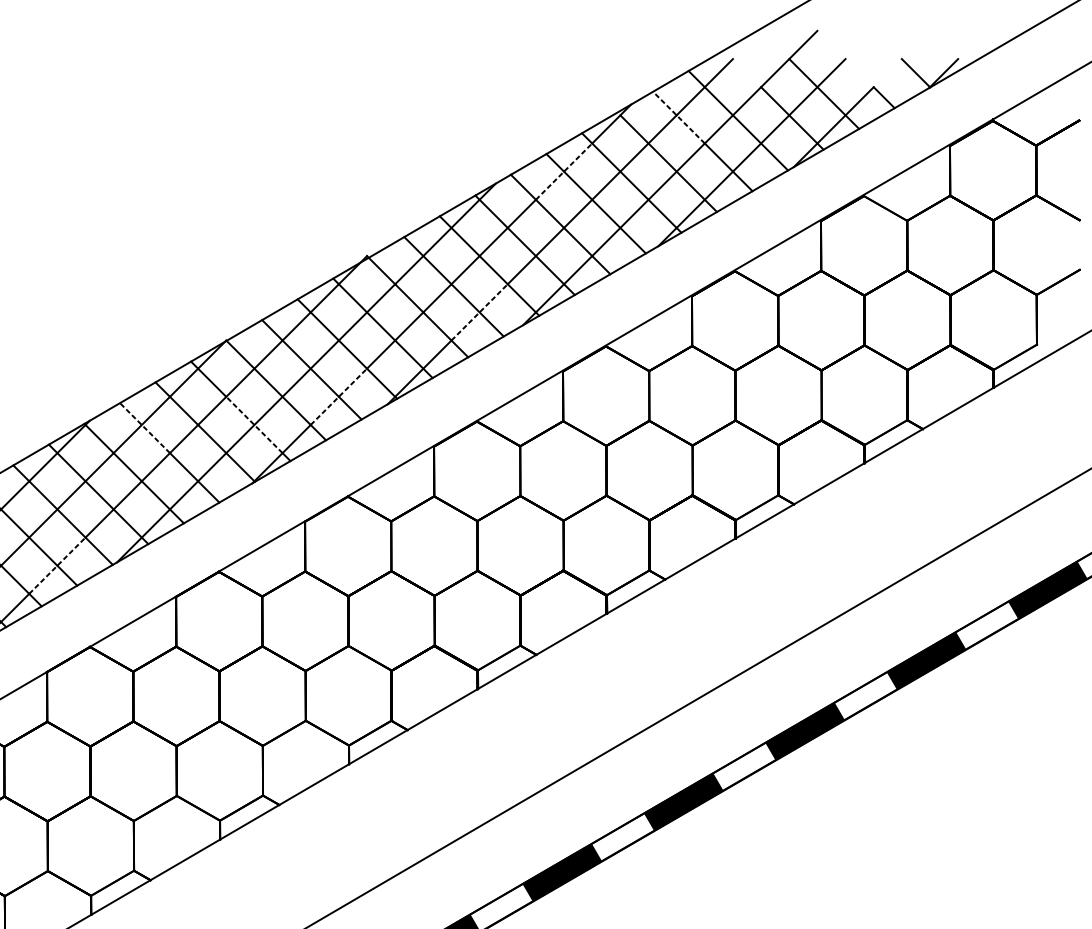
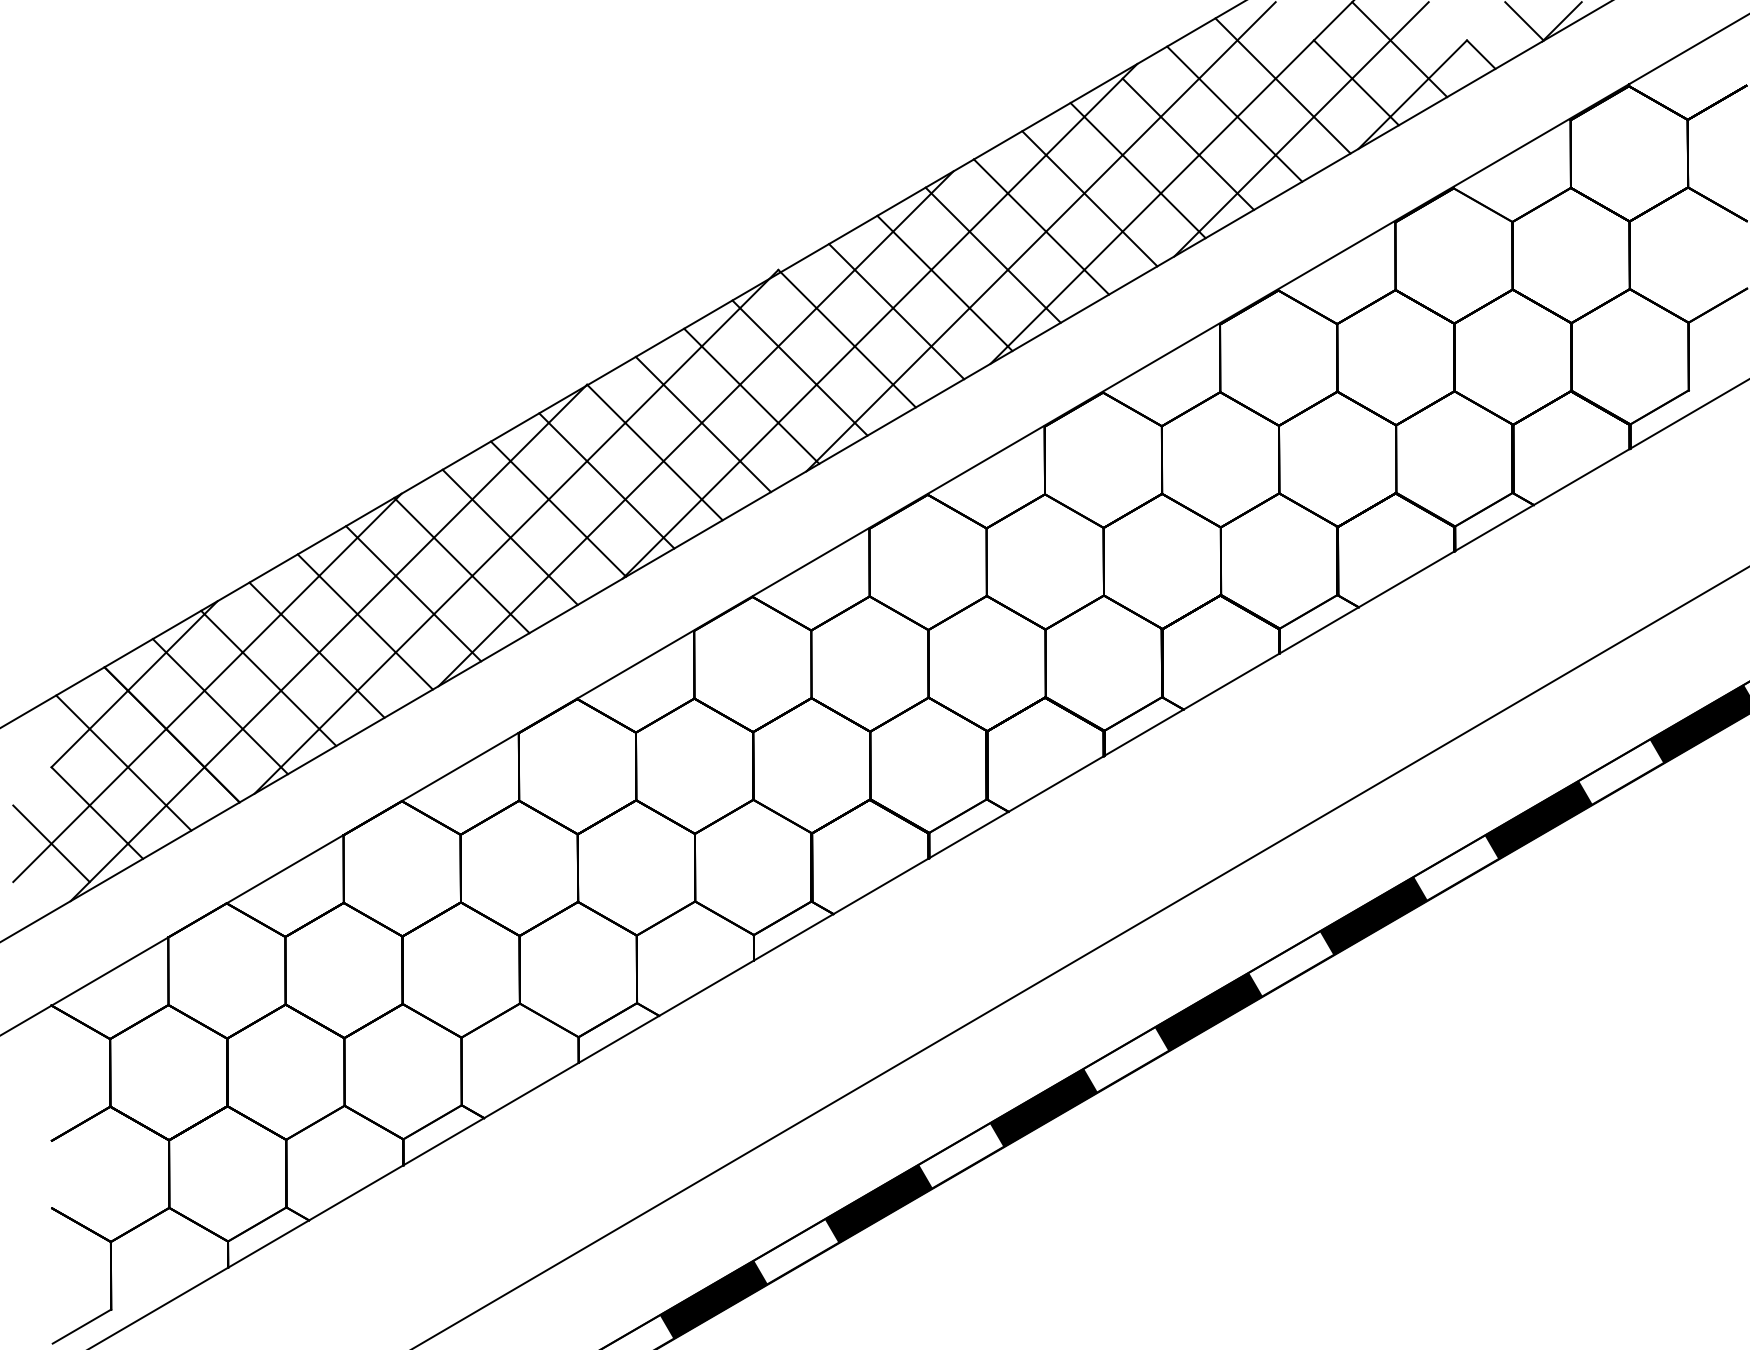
line: (679, 117) -> (1202, 81), dashed -> solid
line: (564, 171) -> (1046, 154), dashed -> solid
line: (479, 312) -> (931, 346), dashed -> solid
line: (339, 396) -> (740, 460), dashed -> solid
line: (254, 425) -> (625, 499), dashed -> solid
line: (144, 427) -> (476, 503), dashed -> solid
line: (57, 565) -> (357, 690), dashed -> solid

